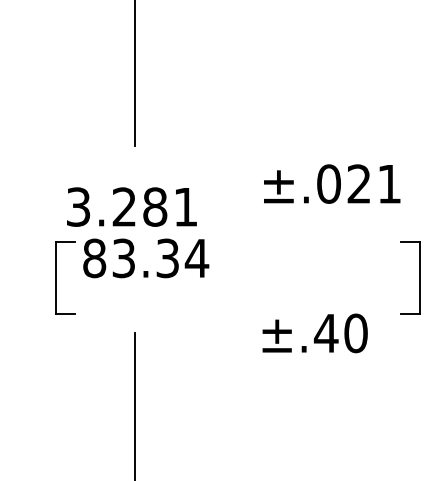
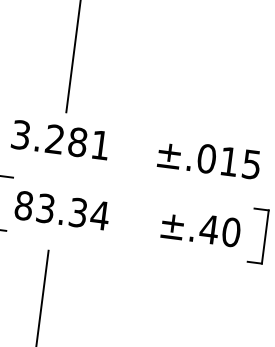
text: (373, 183) -> (239, 162), ±.021 -> ±.015
text: (131, 206) -> (60, 139), moved
text: (146, 258) -> (62, 210), moved
text: (314, 333) -> (200, 228), moved

